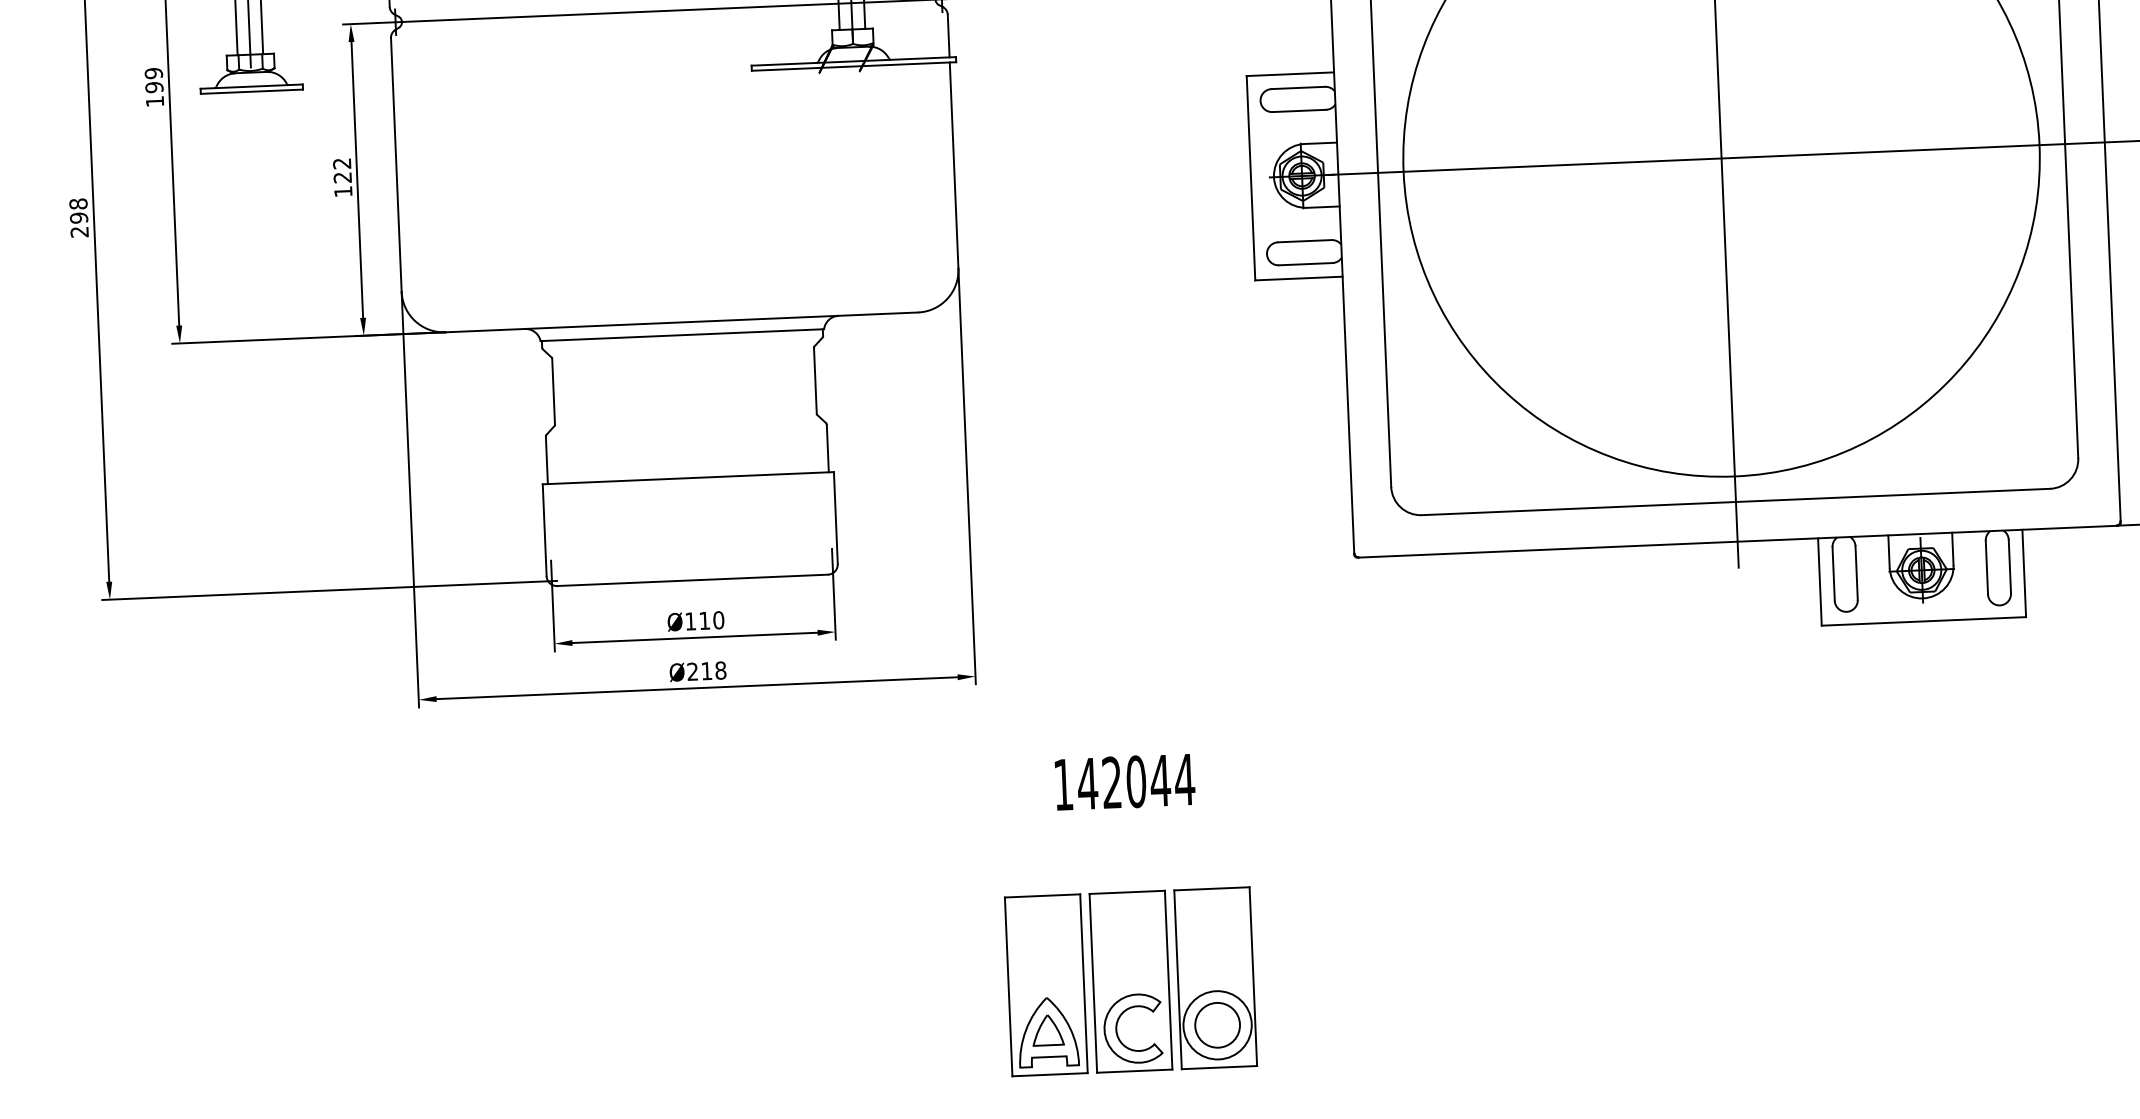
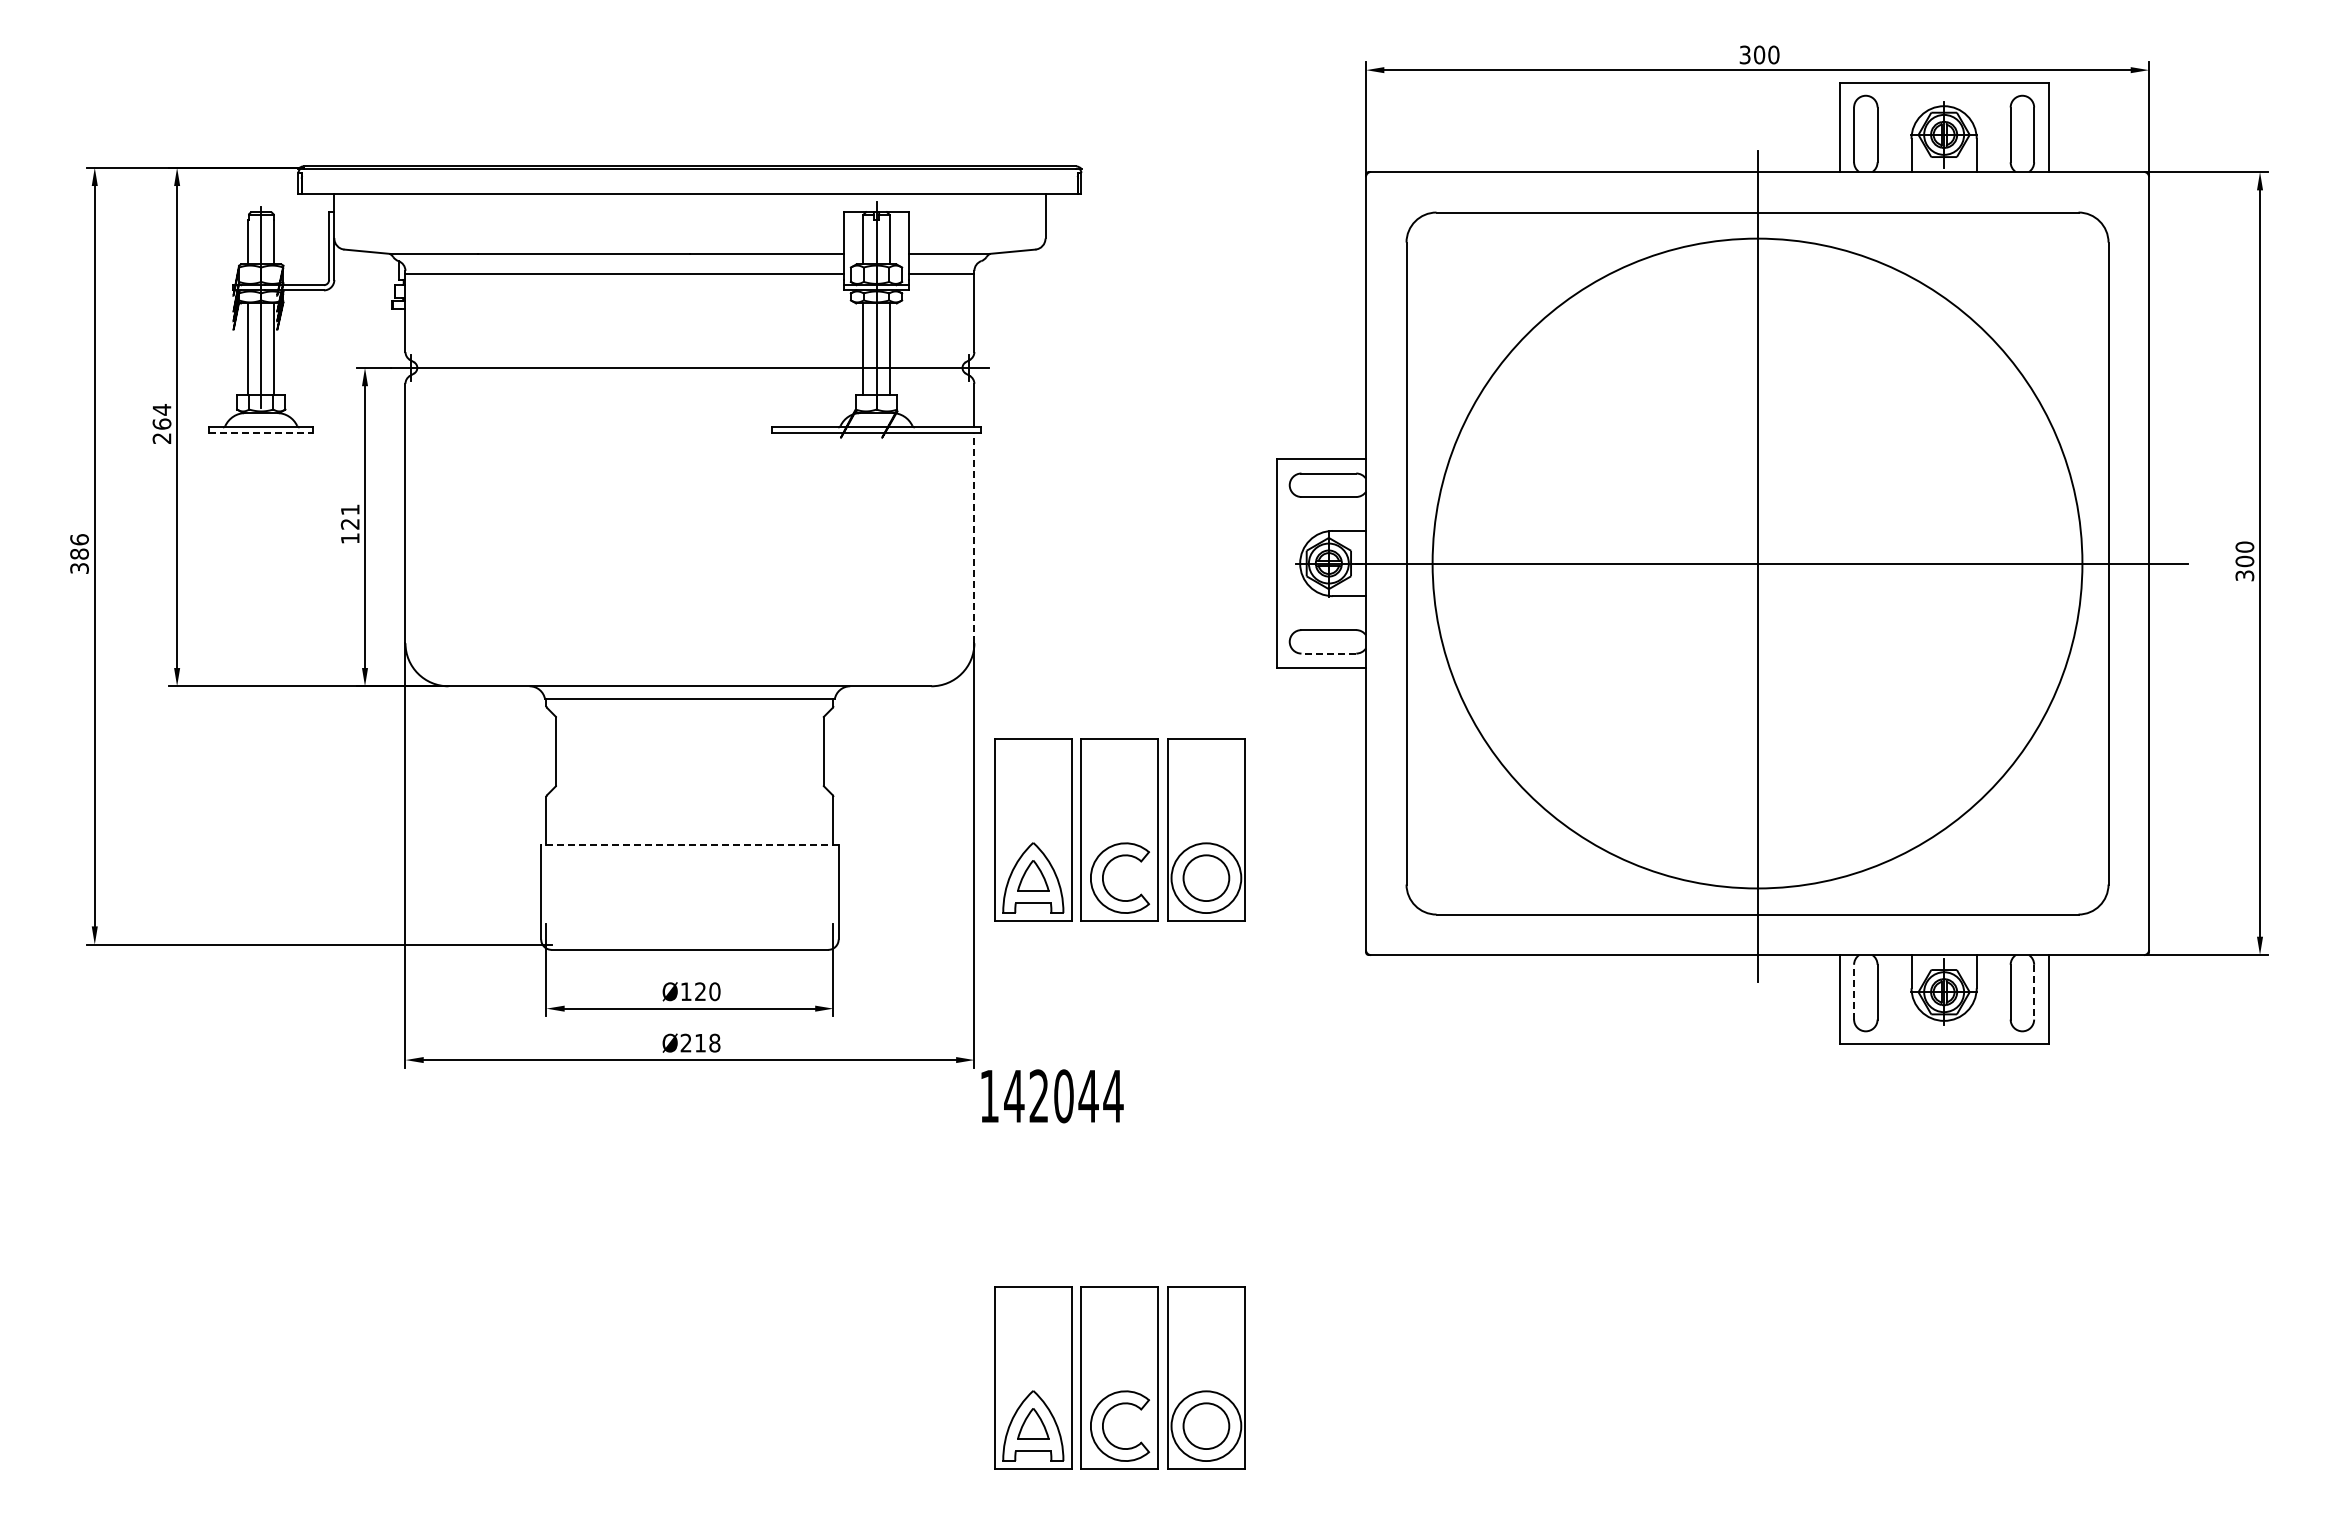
text: (153, 86) -> (161, 423), 199 -> 264
line: (252, 91) -> (261, 432), solid -> dashed
text: (341, 163) -> (349, 509), 122 -> 121
line: (954, 165) -> (974, 537), solid -> dashed
text: (78, 217) -> (79, 553), 298 -> 386
line: (1305, 264) -> (1328, 653), solid -> dashed
part: (1108, 444) -> (1119, 829), added
line: (687, 478) -> (689, 845), solid -> dashed
line: (2010, 566) -> (2034, 992), solid -> dashed
line: (1834, 573) -> (1854, 991), solid -> dashed
text: (704, 620) -> (700, 991), Ø110 -> Ø120
text: (1125, 782) -> (1052, 1096), moved

